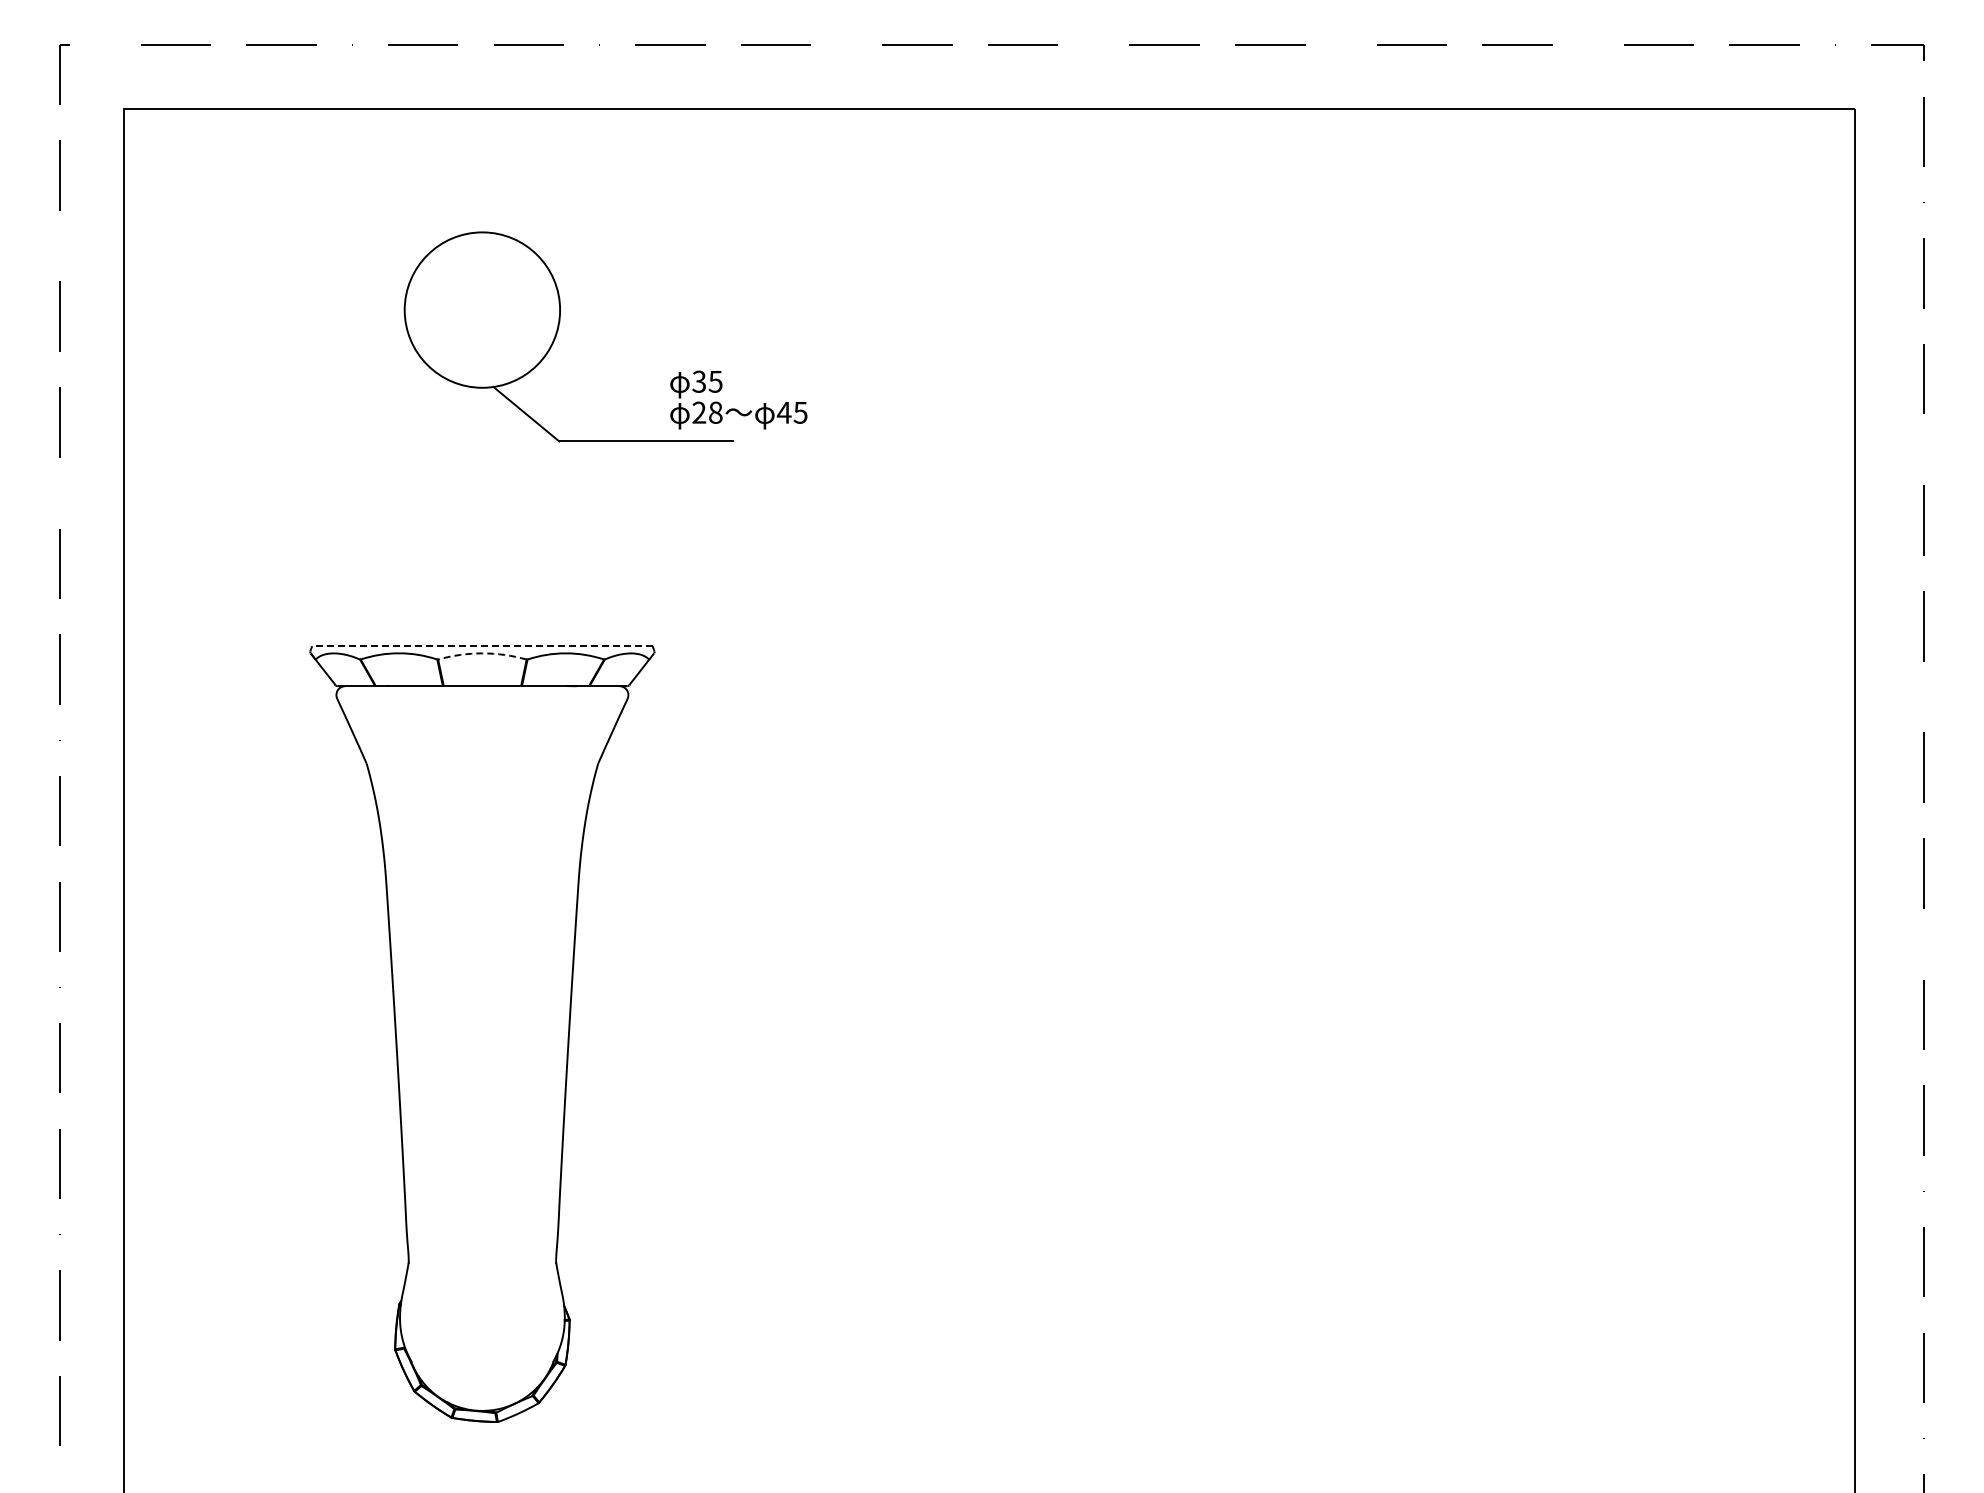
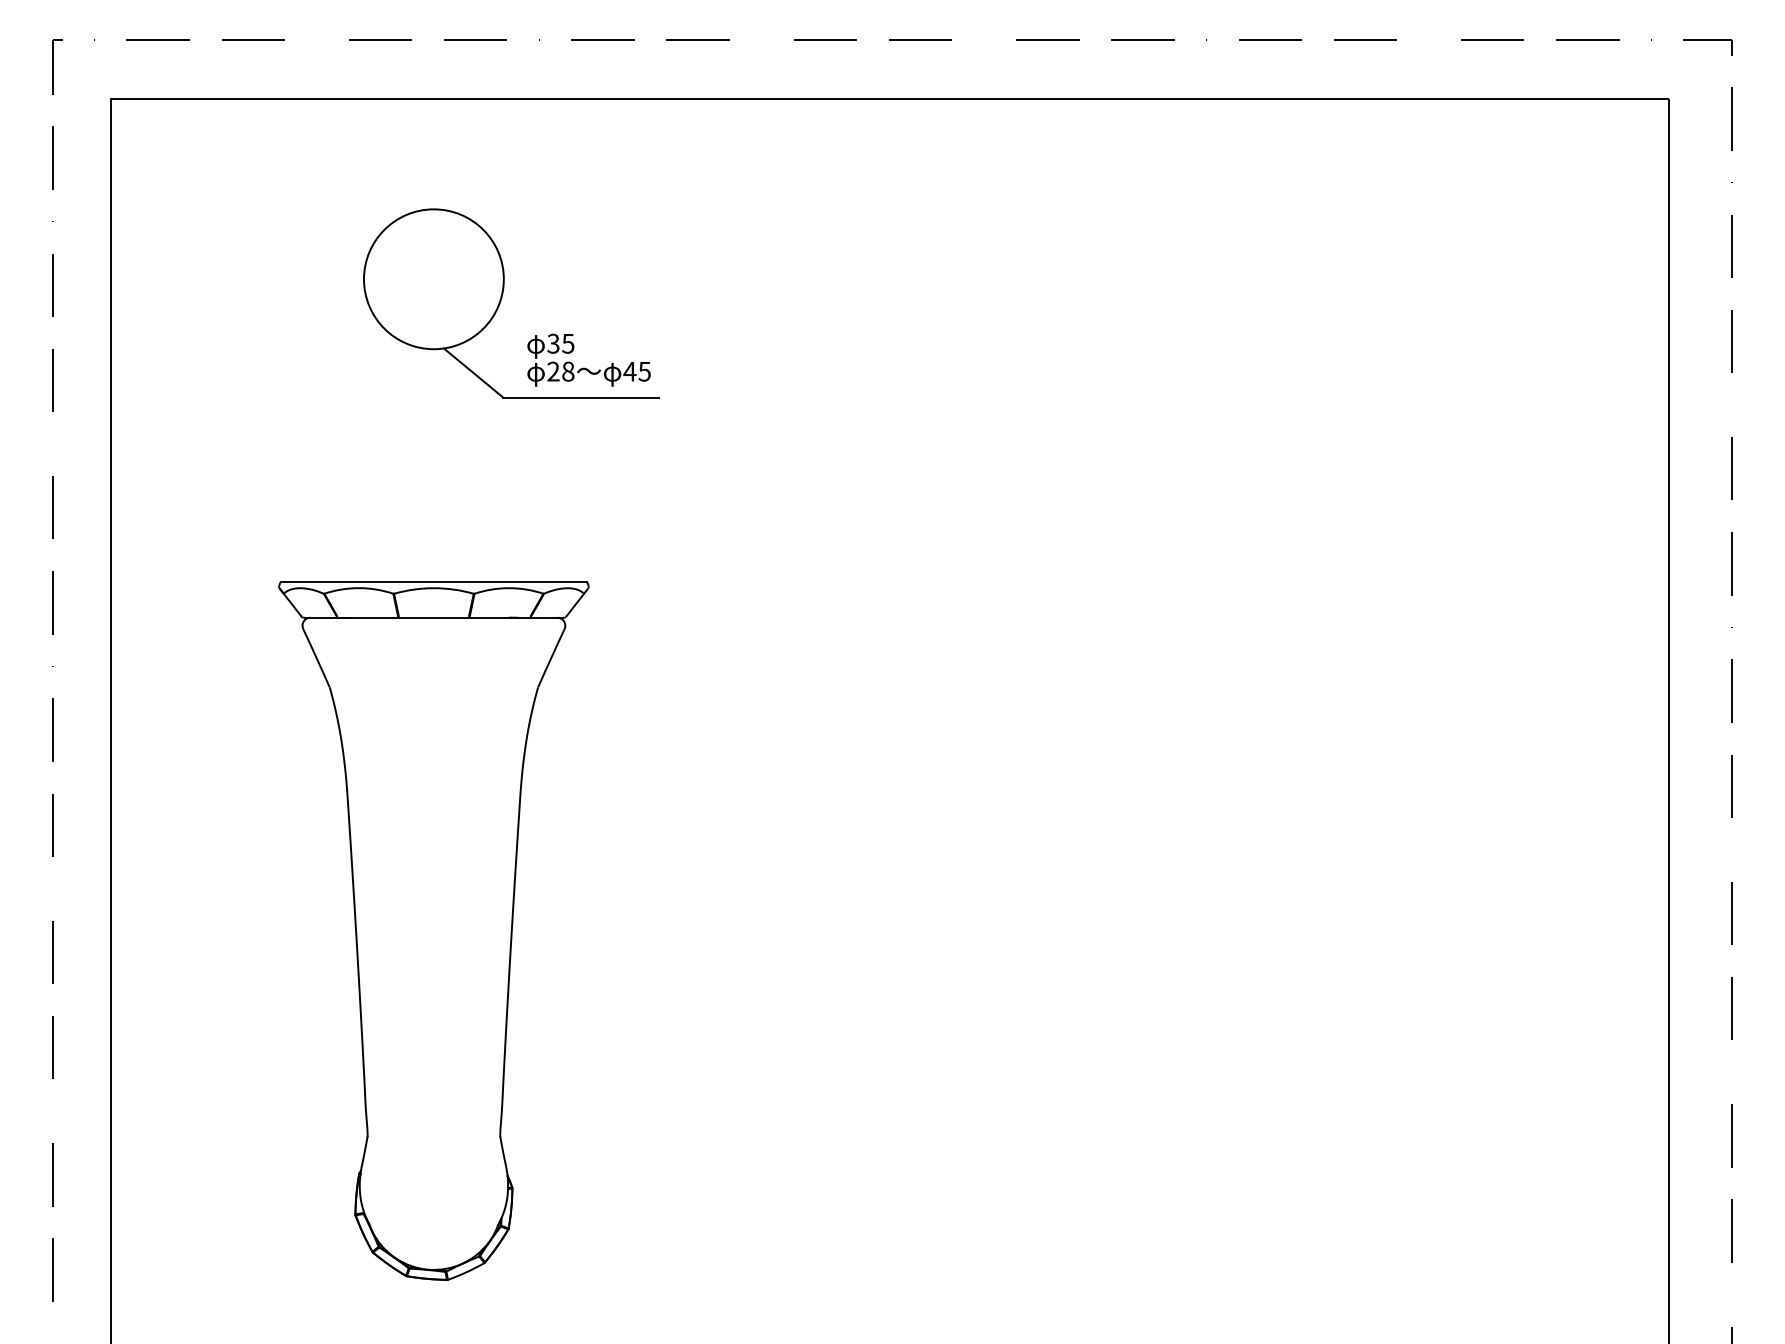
text: (738, 399) -> (588, 359), moved
line: (481, 646) -> (433, 582), dashed -> solid
arc: (482, 653) -> (434, 588), dashed -> solid

